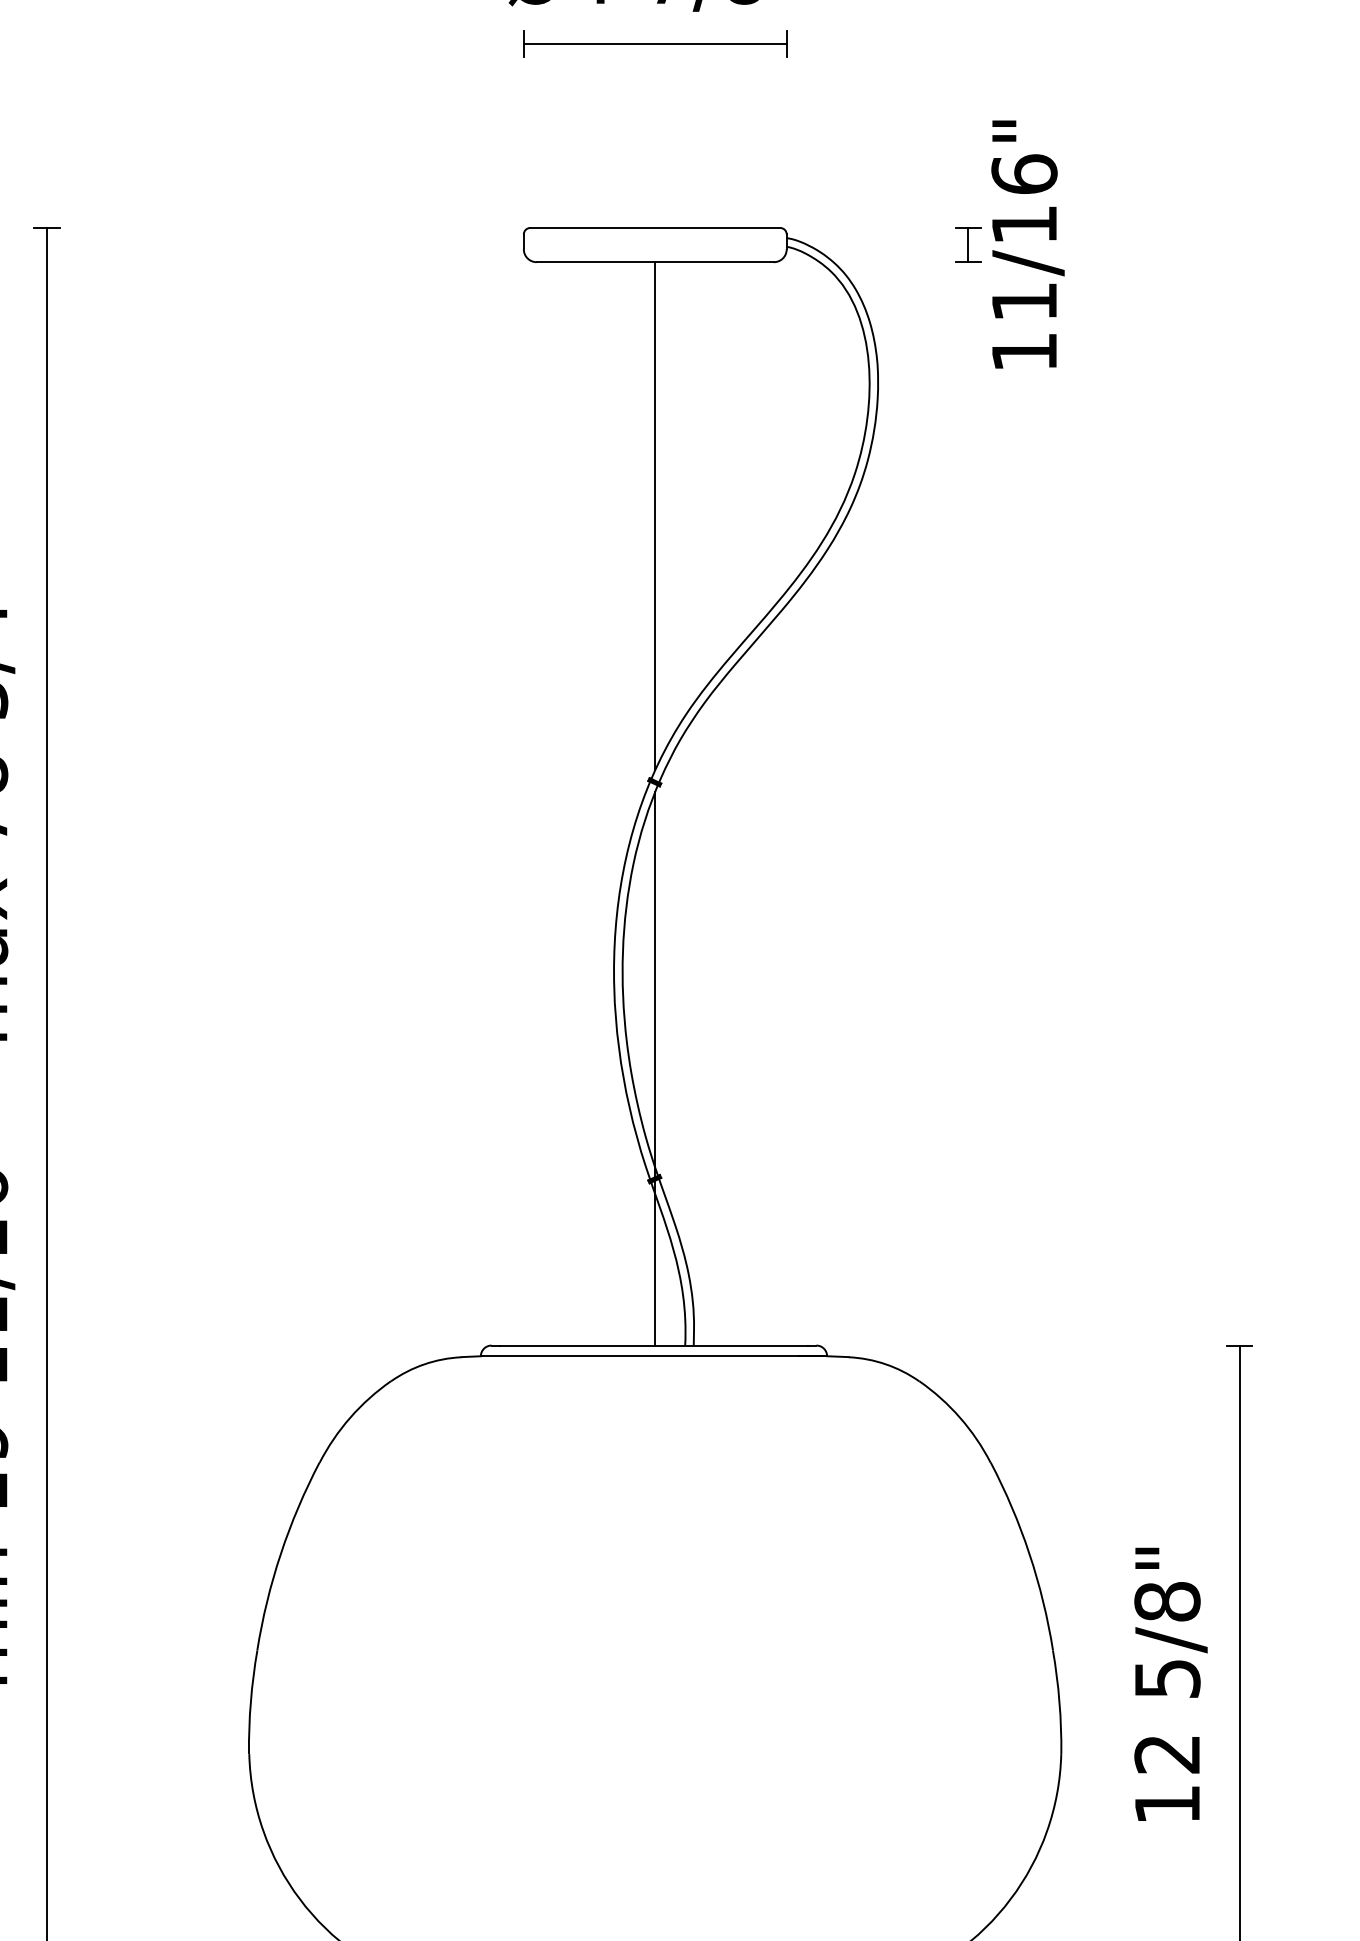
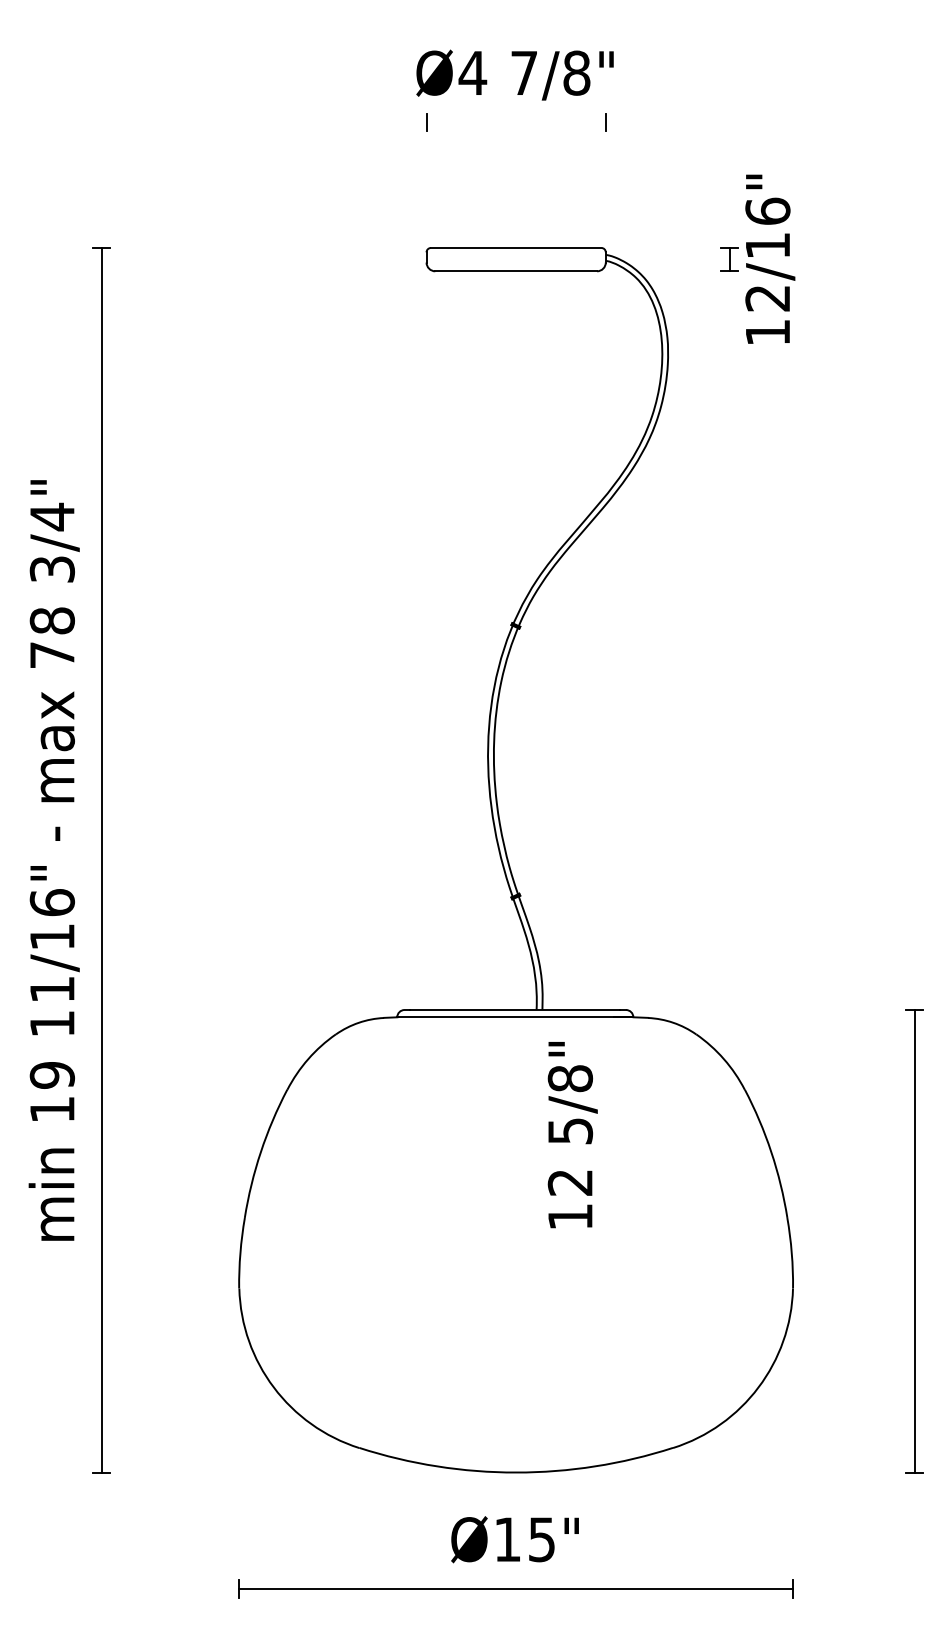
line: (654, 43) -> (515, 122), removed
text: (1023, 302) -> (767, 298), 11/16" -> 12/16"
line: (655, 516) -> (516, 444), removed
line: (655, 1069) -> (516, 821), removed
text: (1170, 1685) -> (572, 1135), moved

